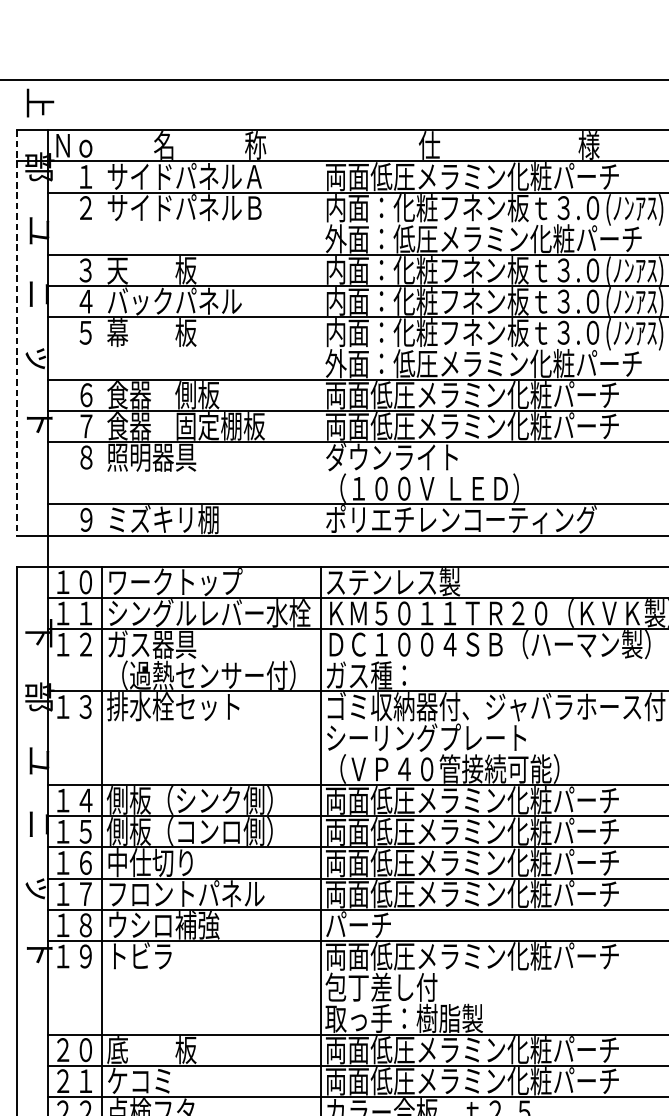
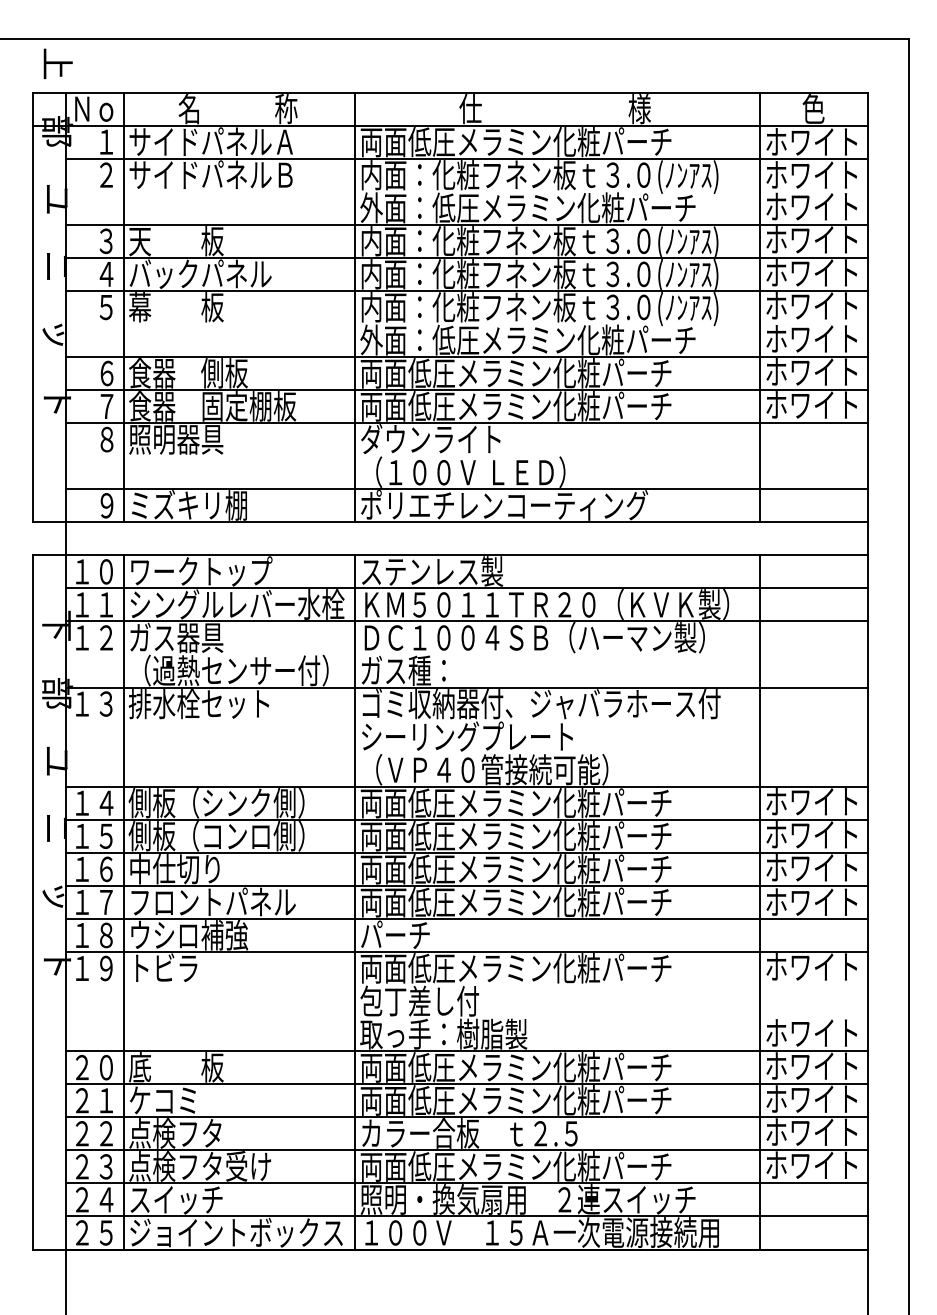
line: (17, 332) -> (33, 307), dashed -> solid
line: (102, 332) -> (123, 307), added
line: (320, 332) -> (355, 307), added

